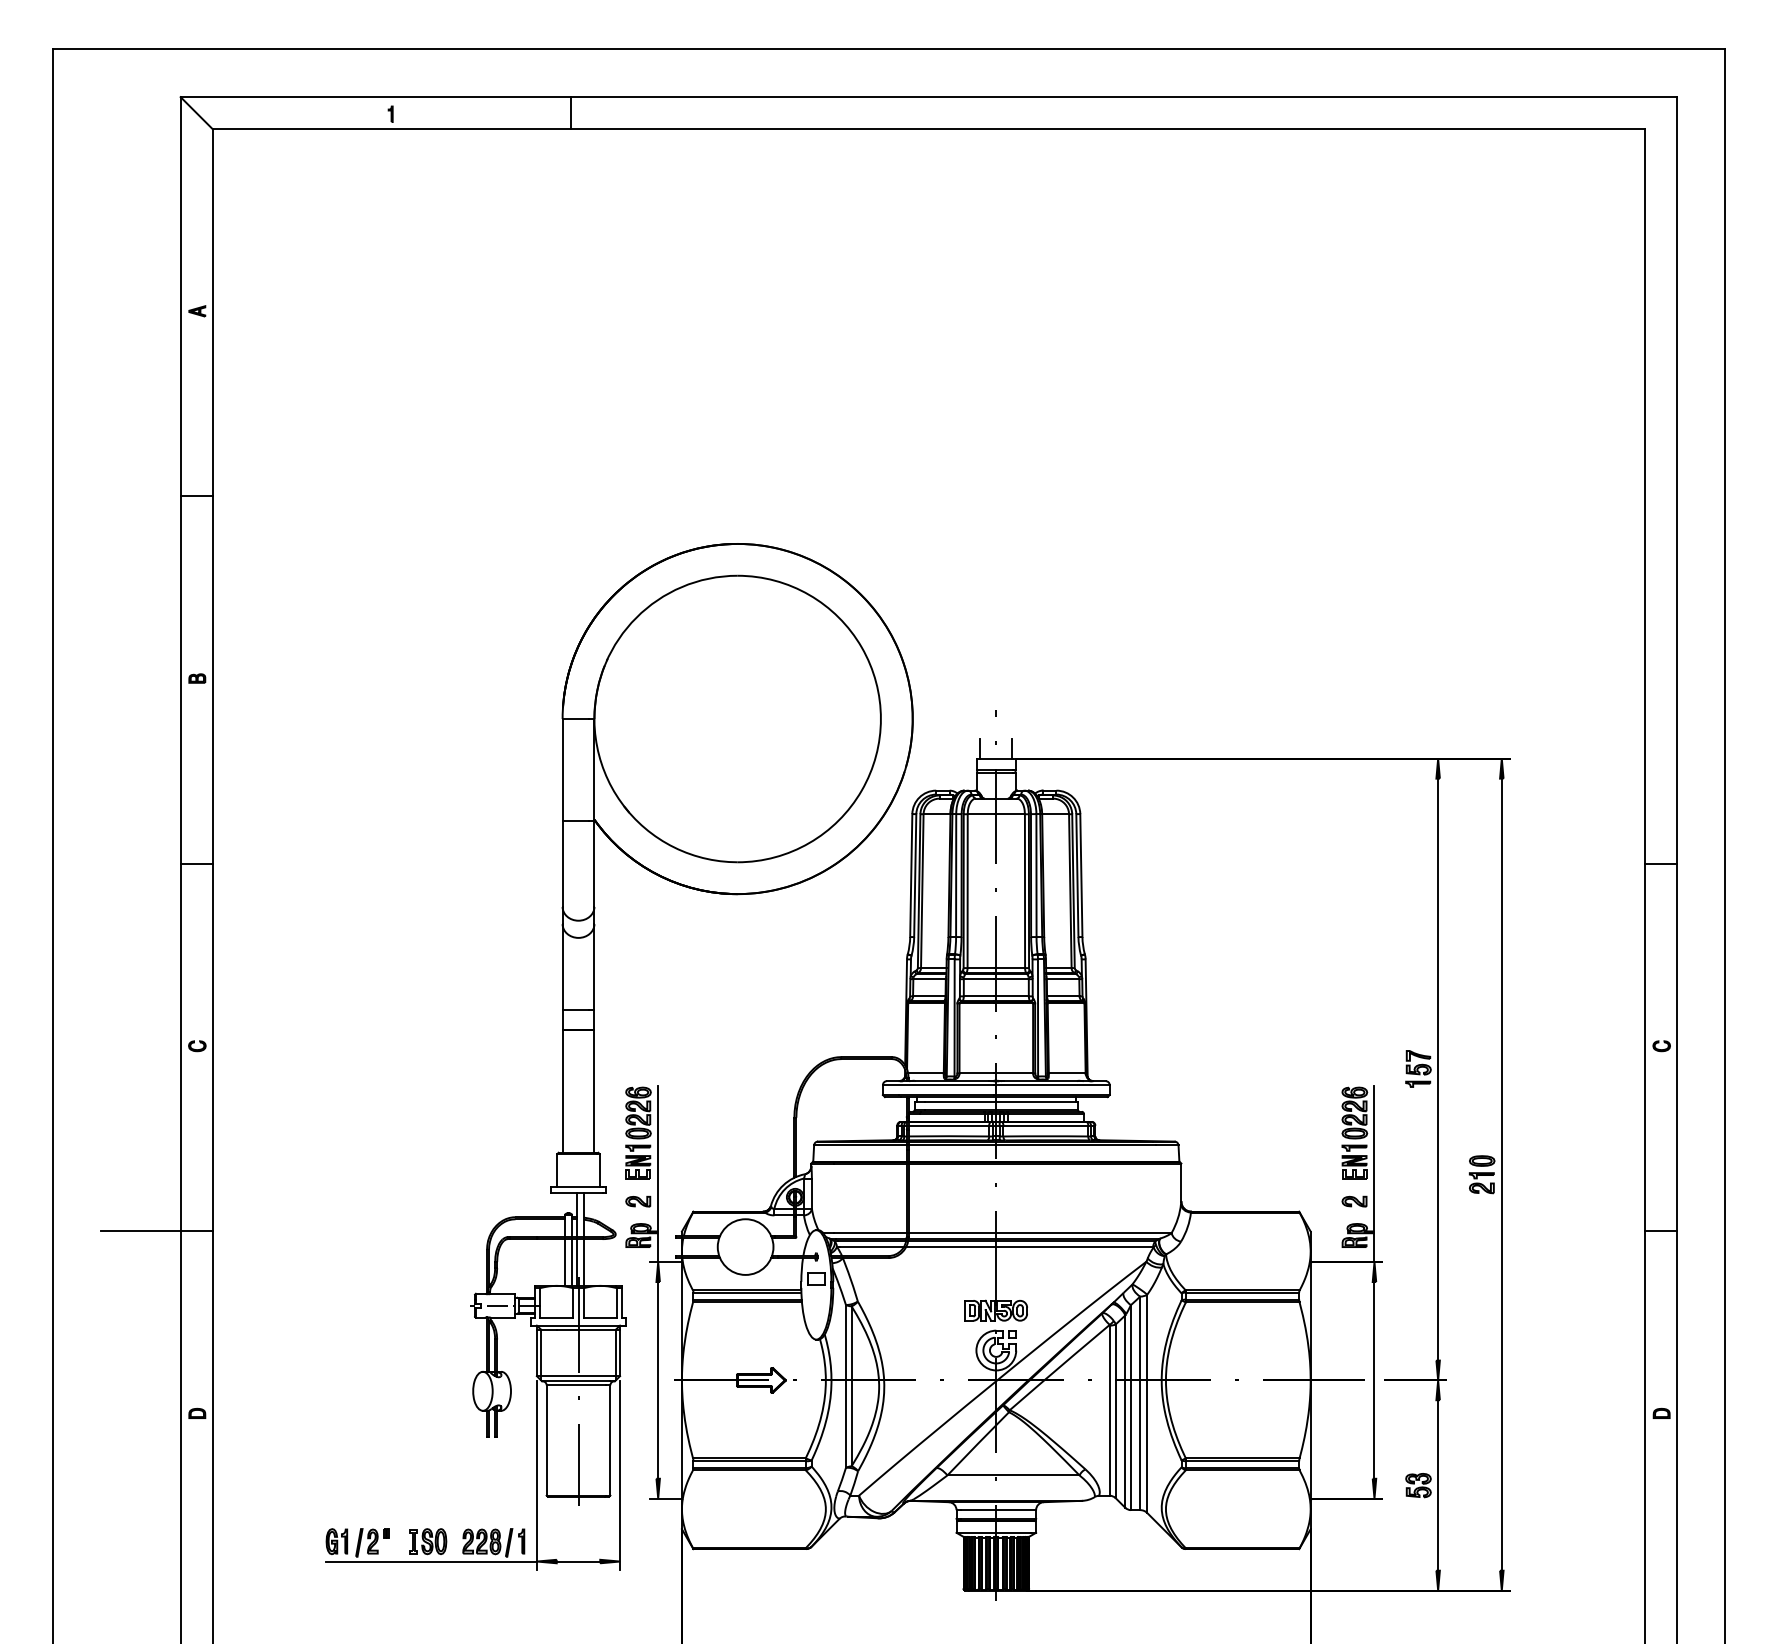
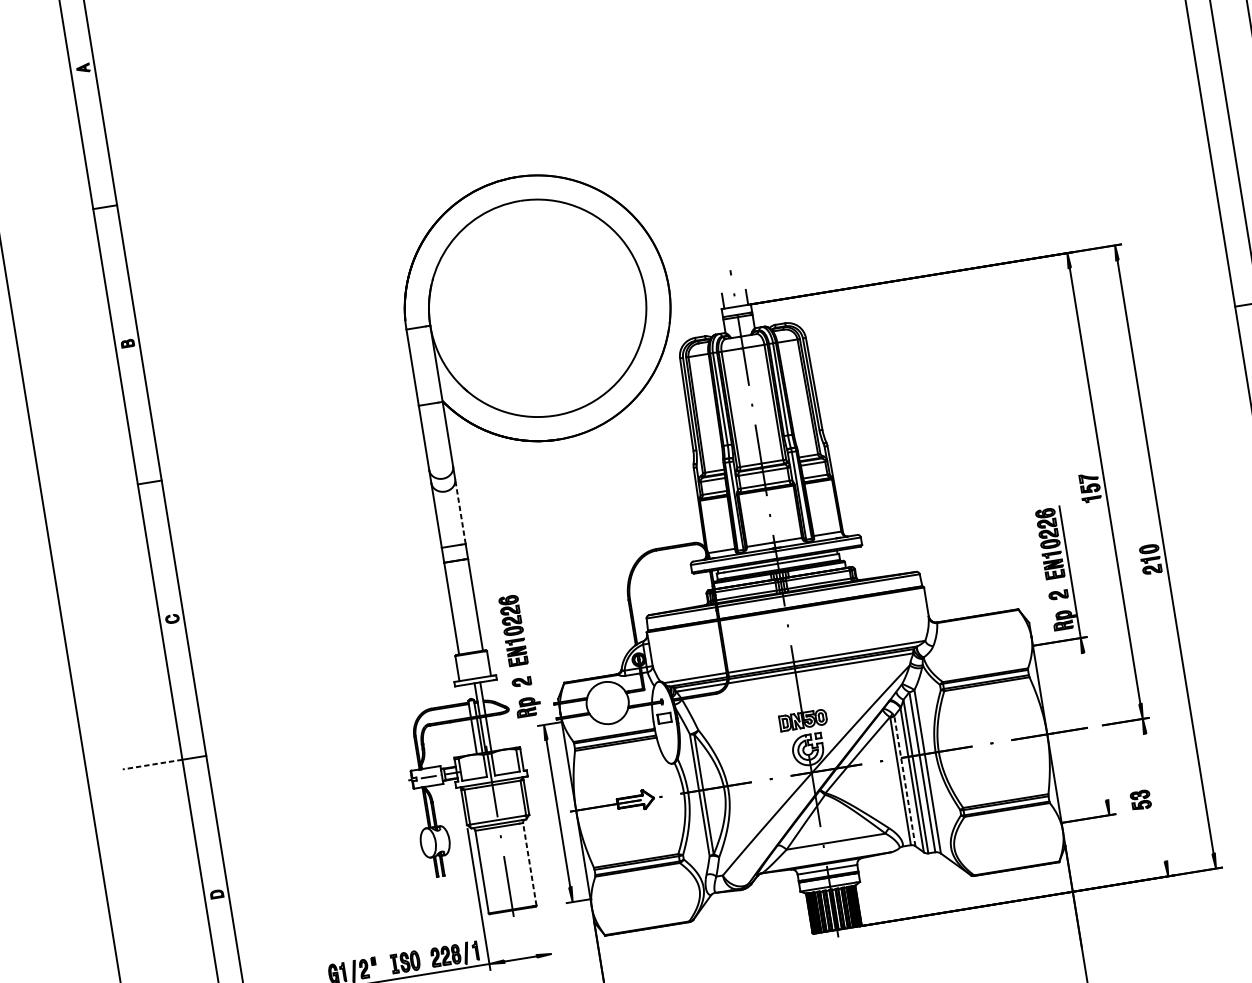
line: (594, 966) -> (460, 511), solid -> dashed
line: (658, 1174) -> (533, 659), removed
line: (140, 1231) -> (152, 764), solid -> dashed
line: (1374, 1380) -> (1095, 726), removed
line: (1115, 1411) -> (904, 781), solid -> dashed
line: (610, 1439) -> (529, 863), solid -> dashed
line: (620, 1475) -> (541, 889), removed
line: (1438, 1485) -> (1155, 797), removed

